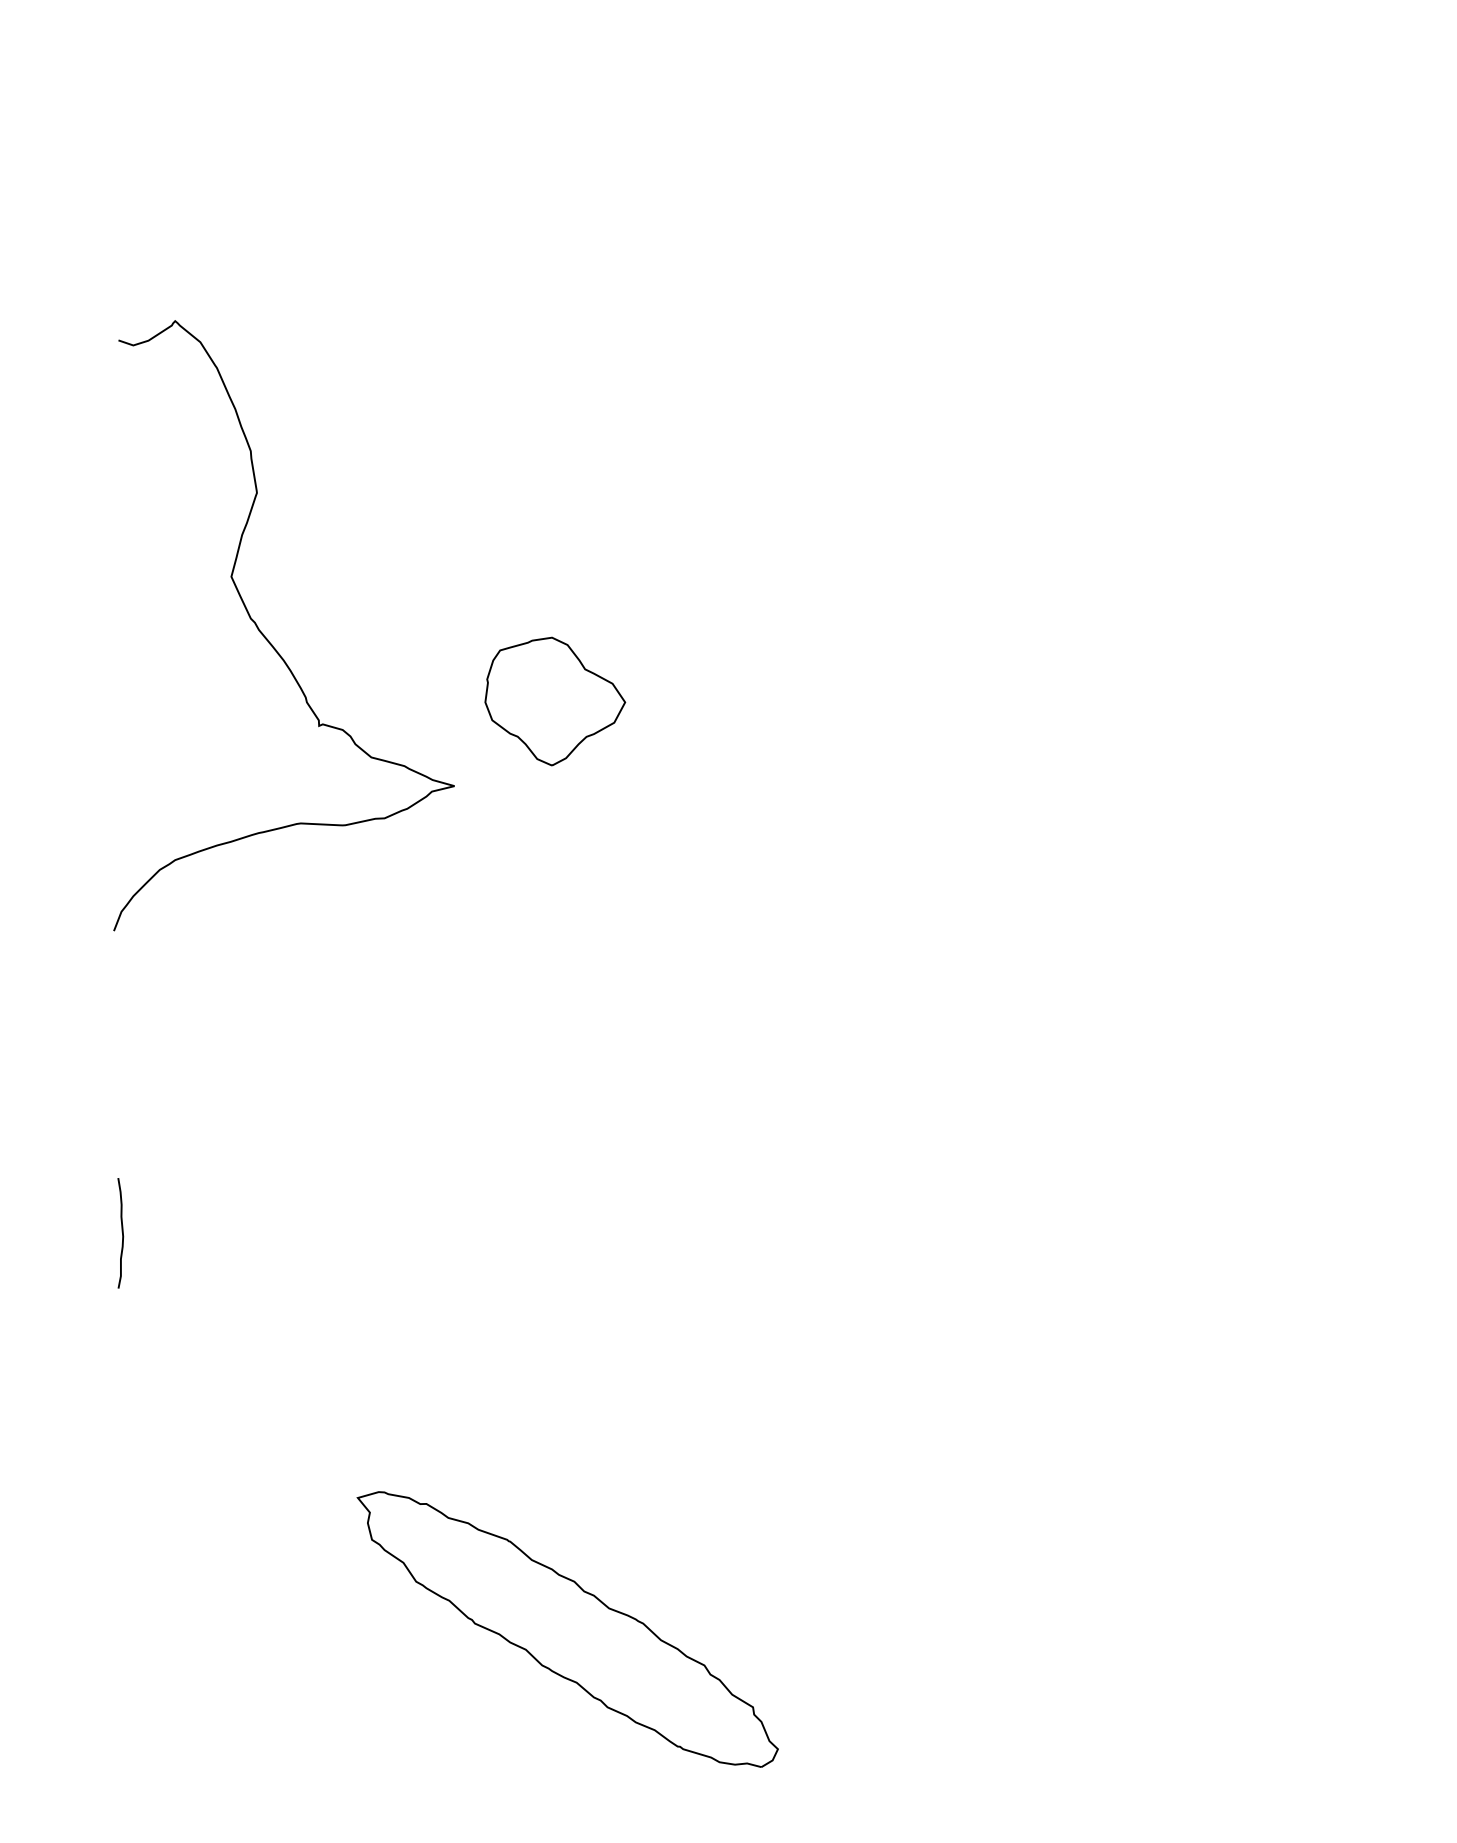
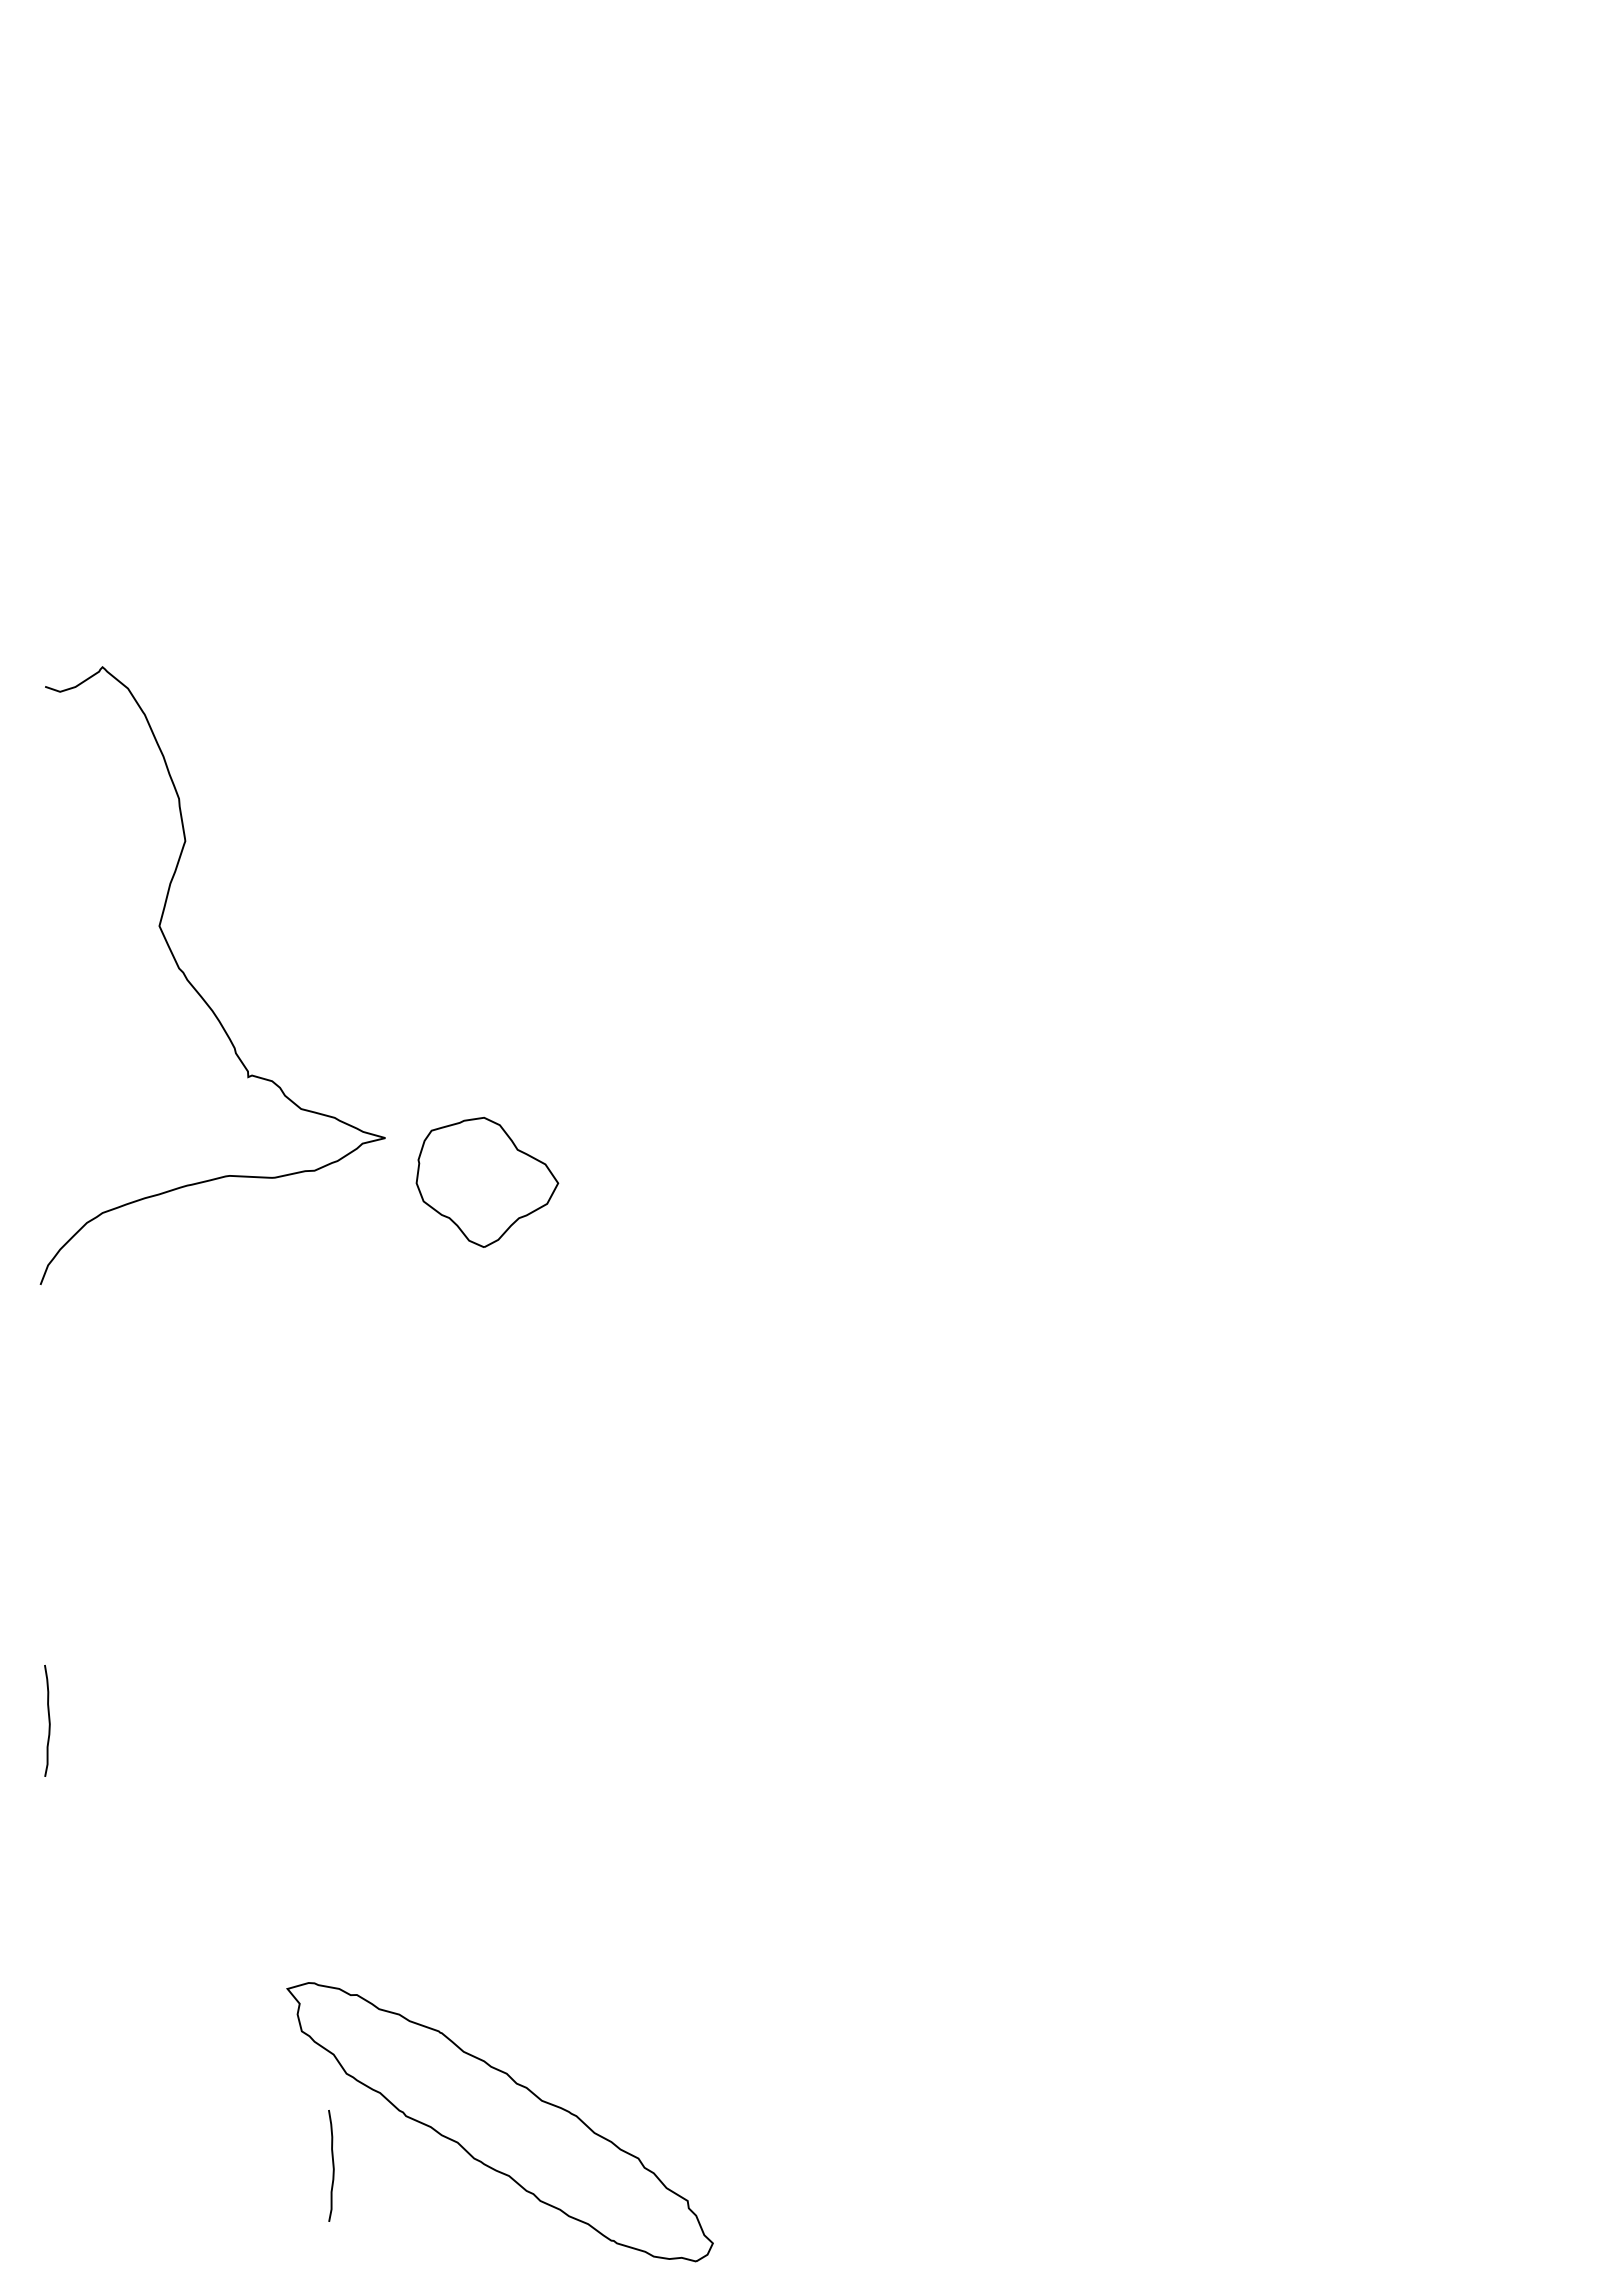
curve: (268, 640) -> (197, 990), moved
curve: (402, 1672) -> (332, 2165), added

